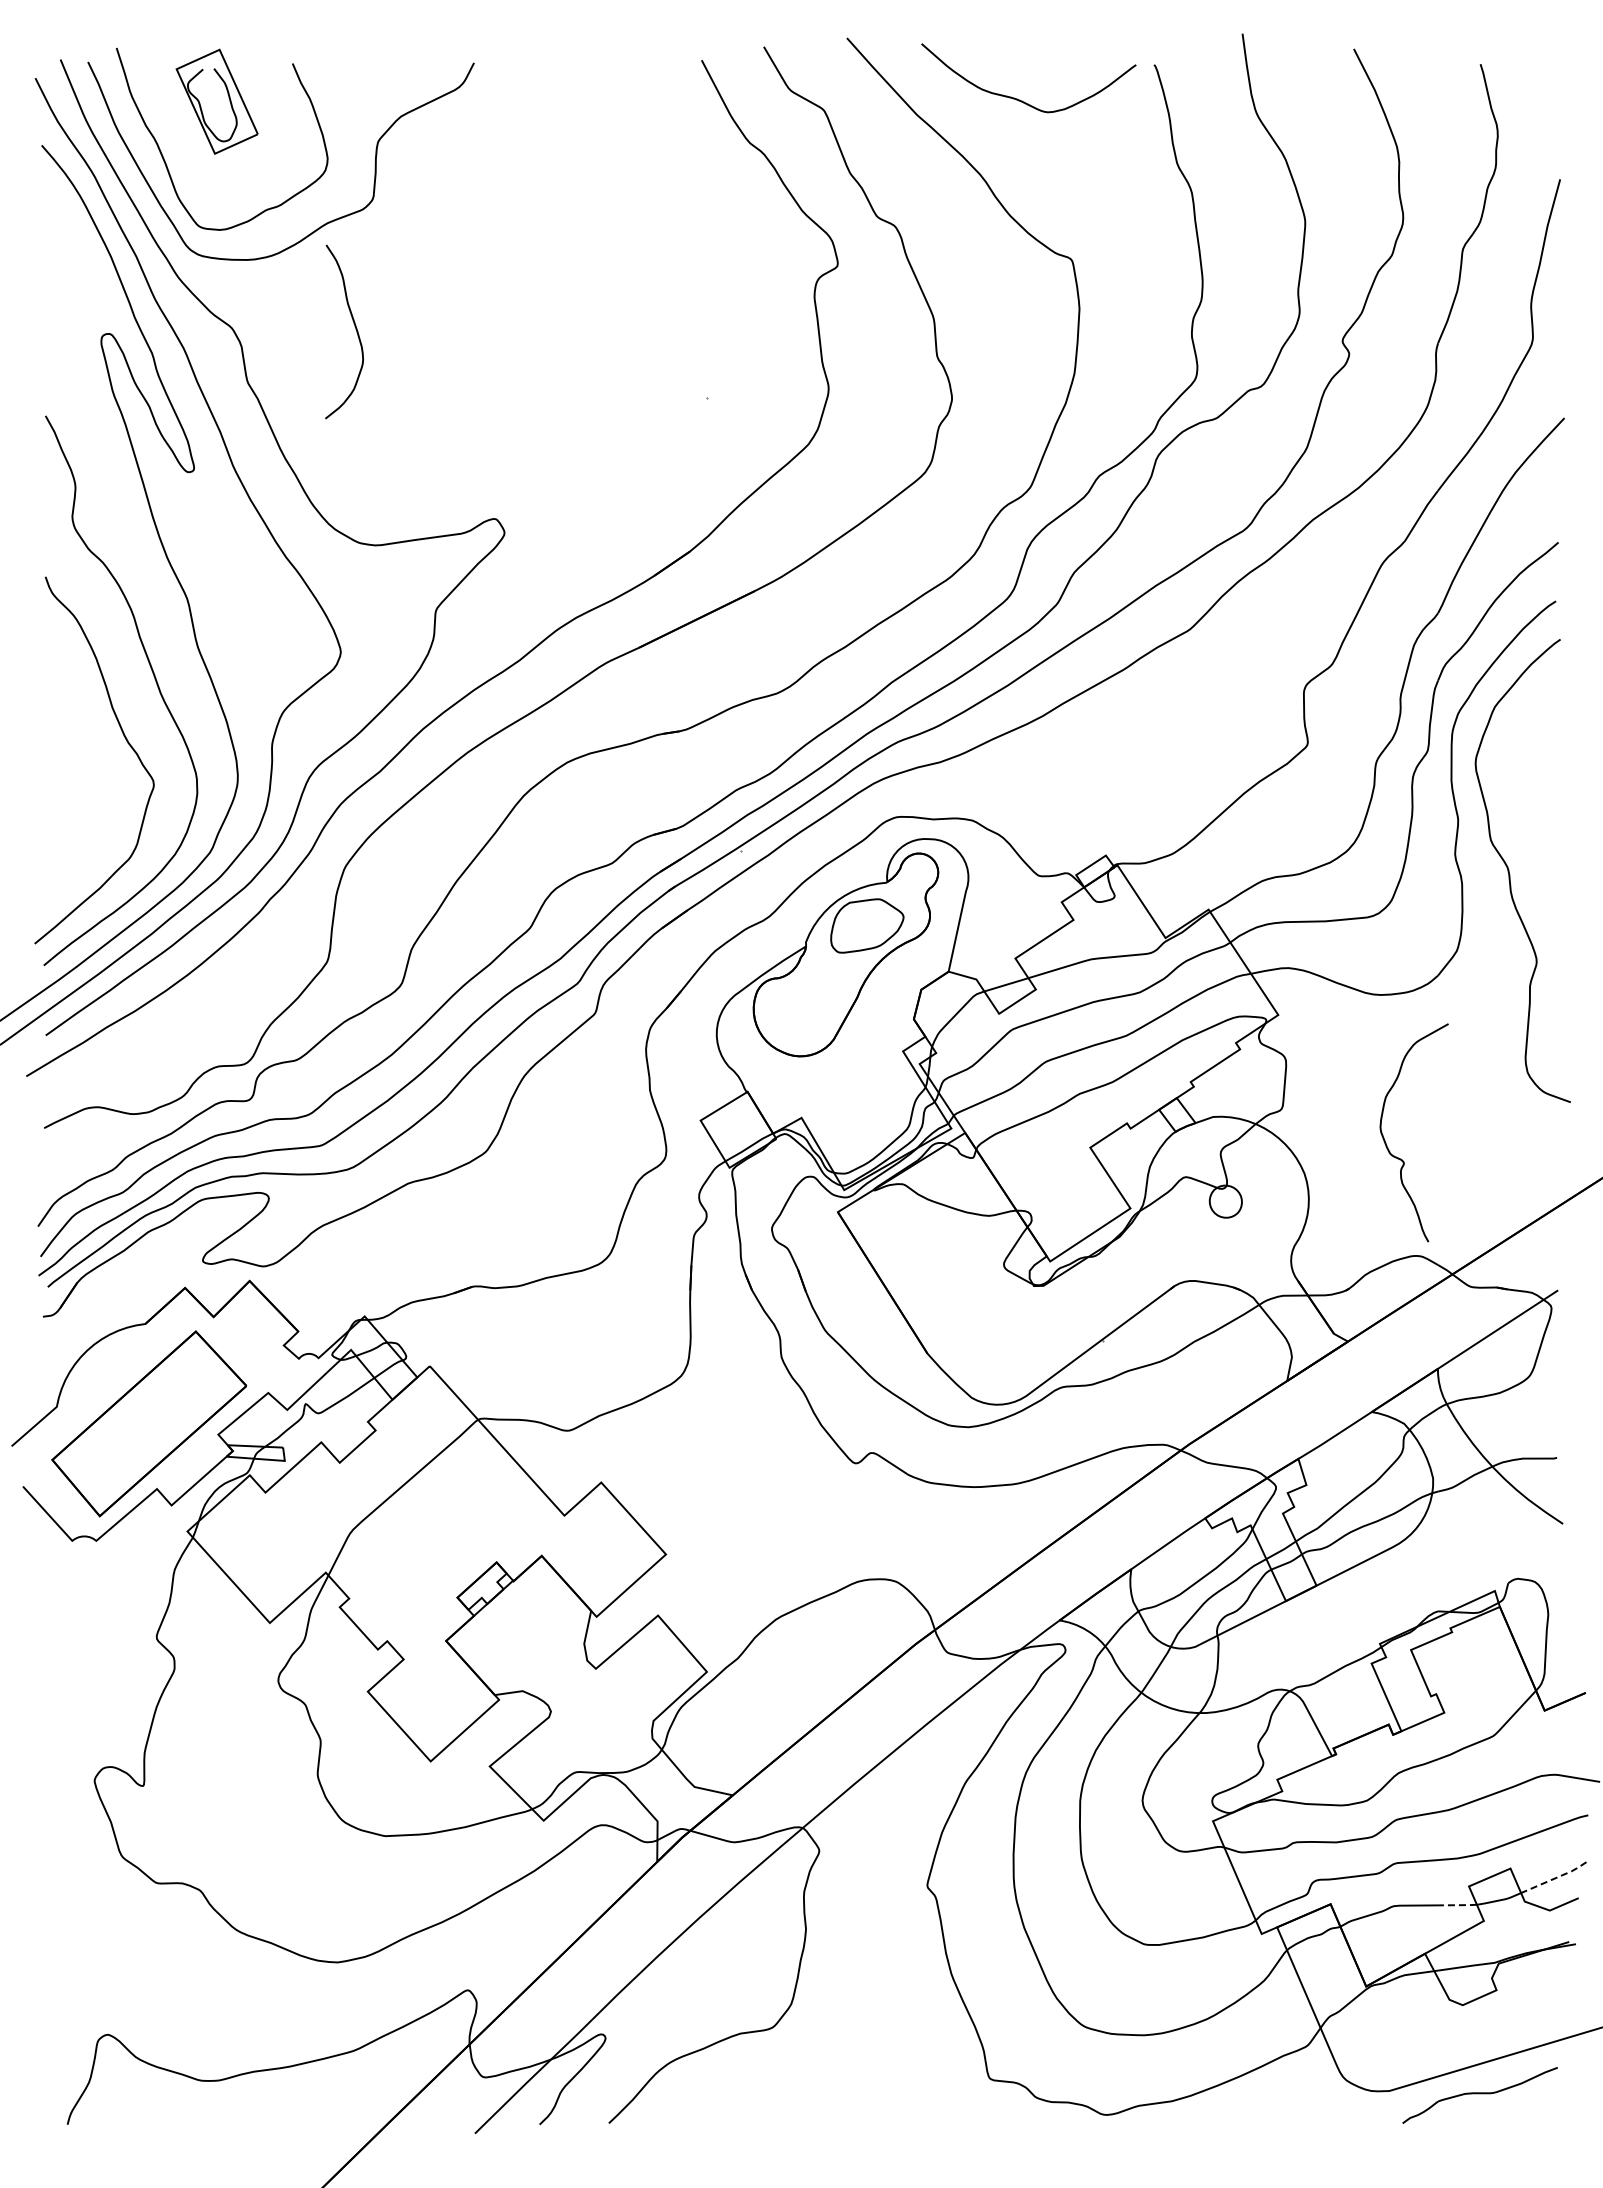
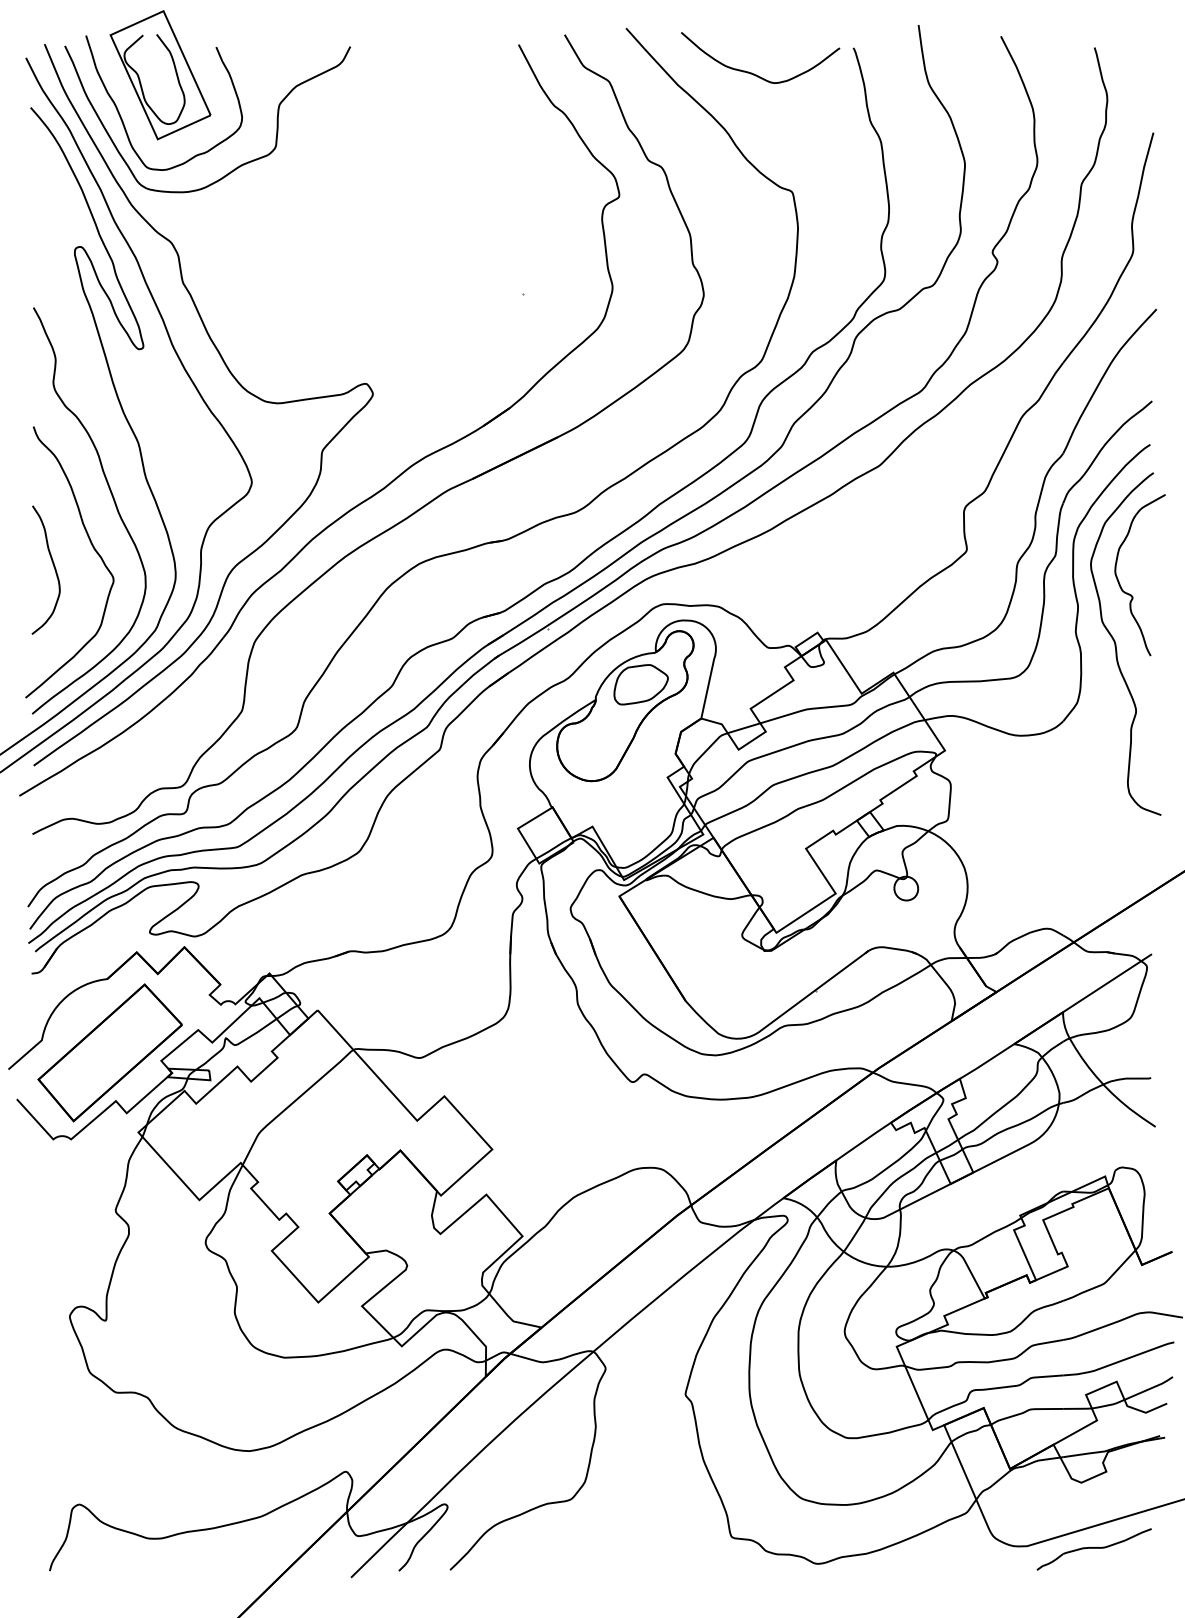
part: (216, 101) -> (159, 75), size x1.67
curve: (354, 326) -> (53, 566), moved
curve: (1401, 1158) -> (1130, 594), moved
line: (1555, 1878) -> (1150, 1389), dashed -> solid
line: (1457, 1905) -> (1077, 1409), dashed -> solid

